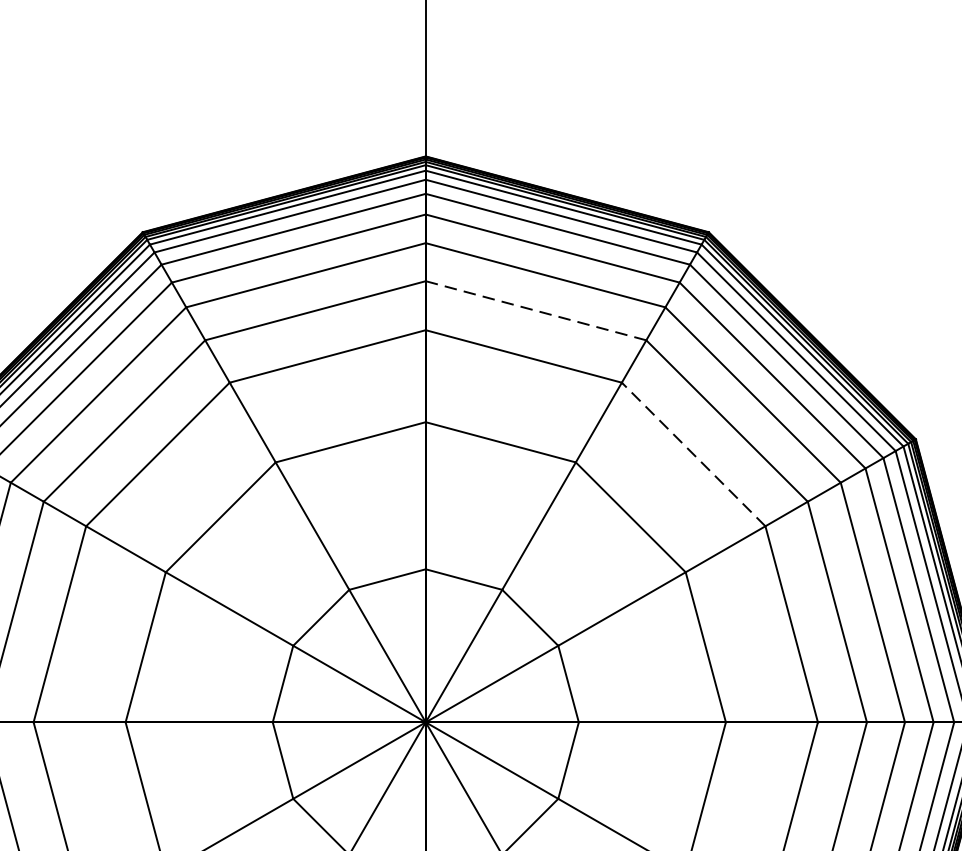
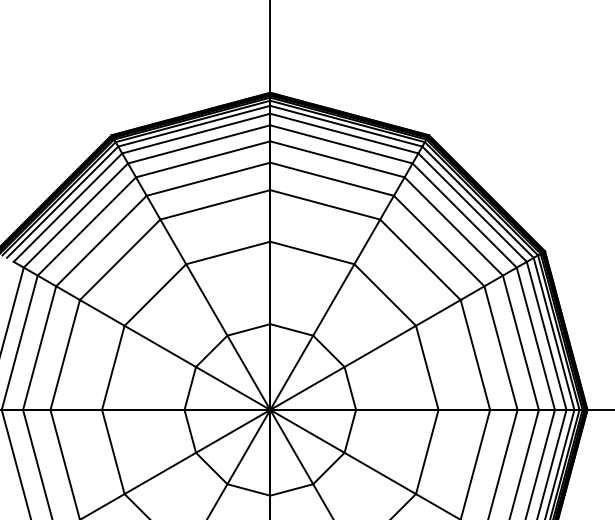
line: (536, 311) -> (332, 179), dashed -> solid
line: (693, 453) -> (420, 259), dashed -> solid

